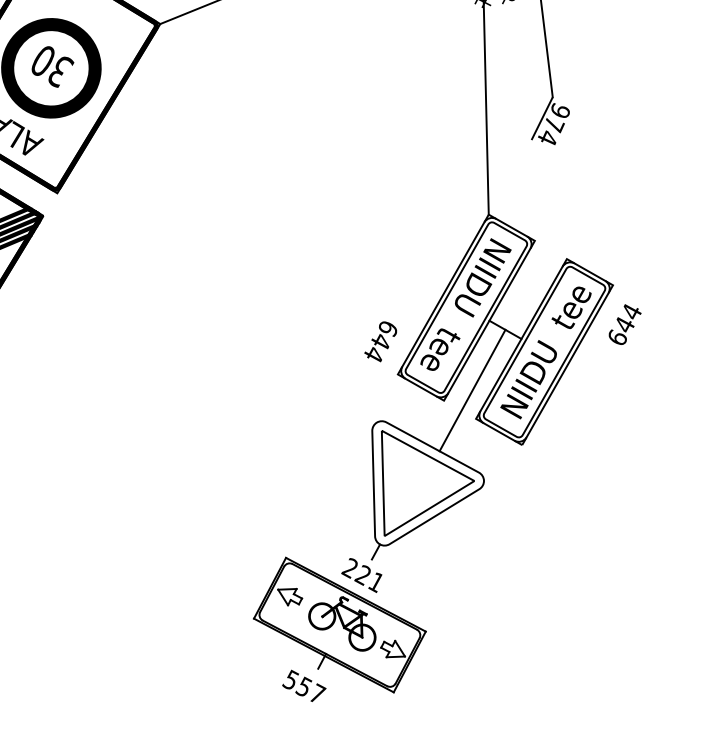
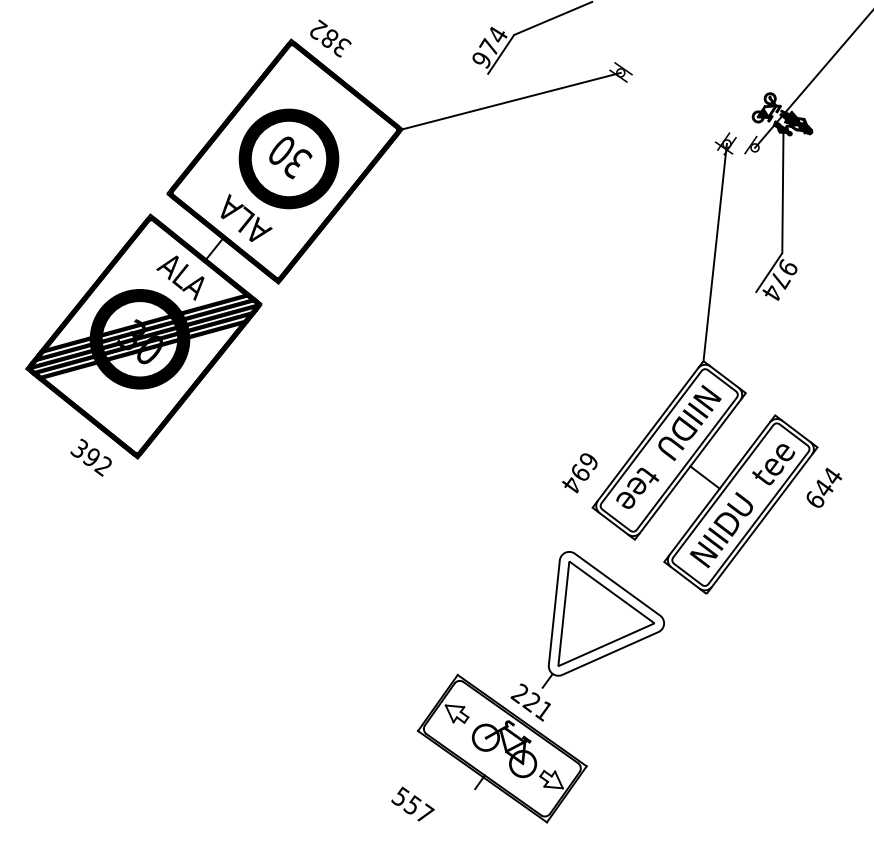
text: (380, 341) -> (579, 472), 644 -> 694
line: (472, 390) -> (664, 533), removed
text: (303, 685) -> (412, 803), moved

